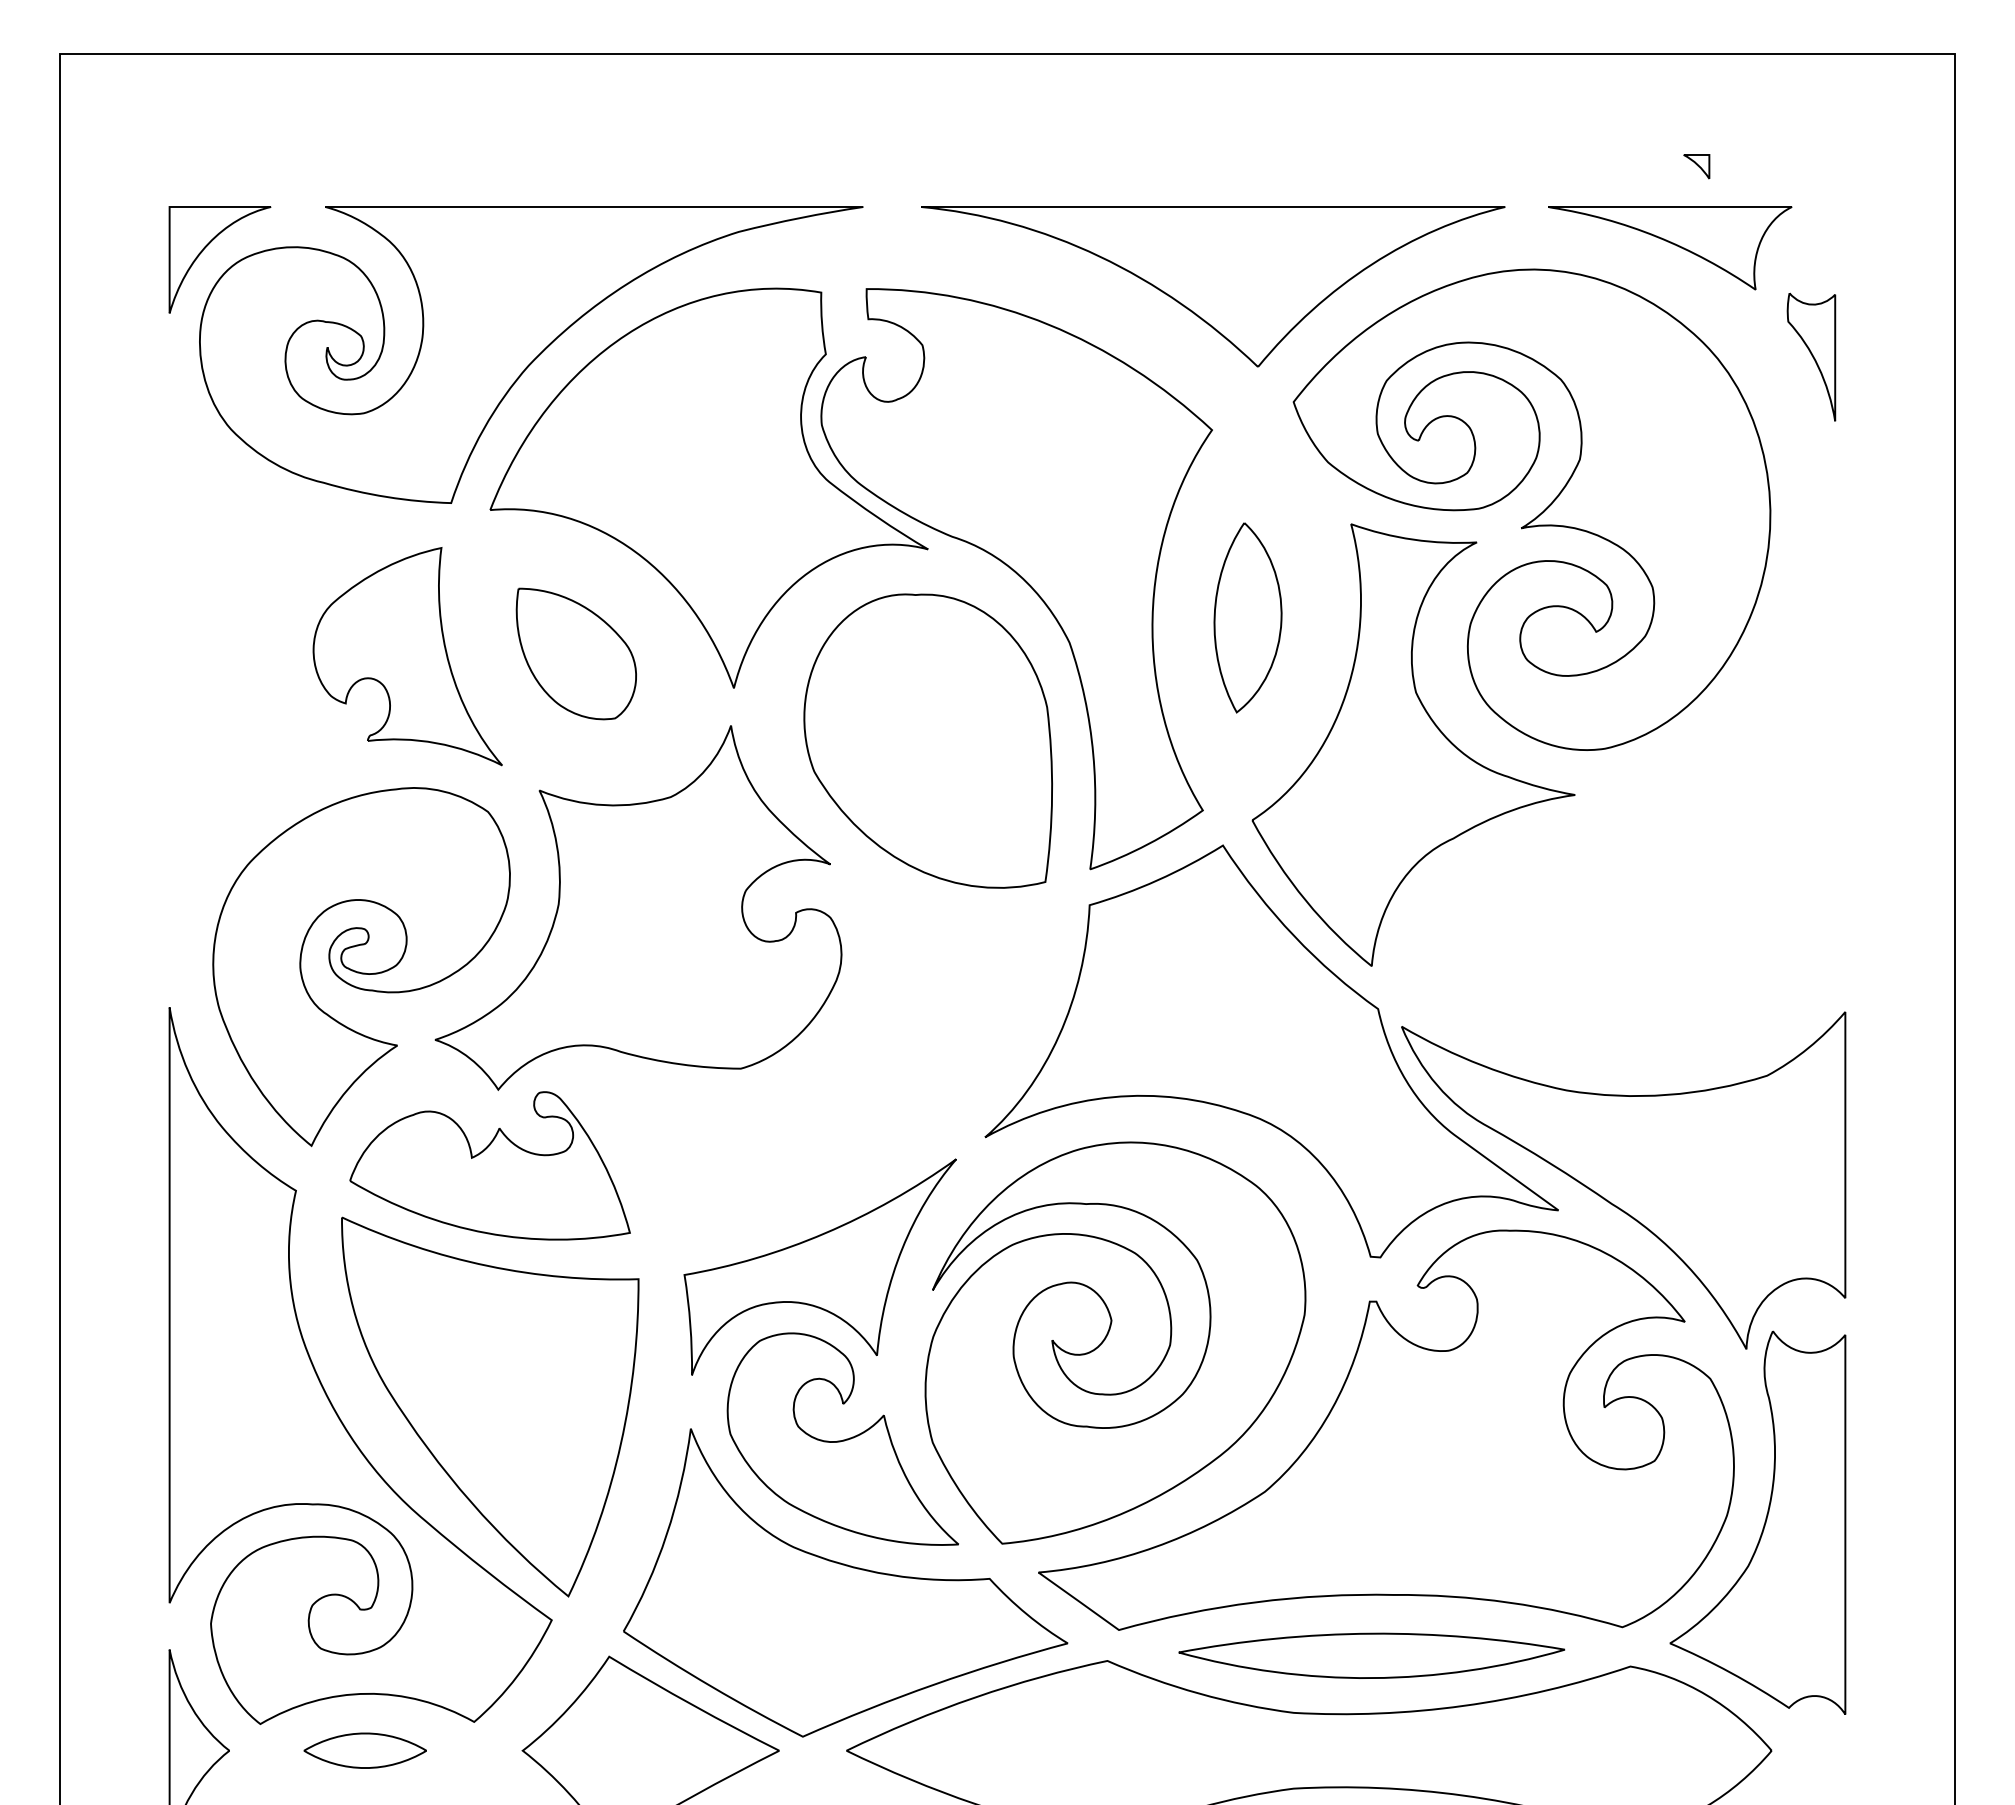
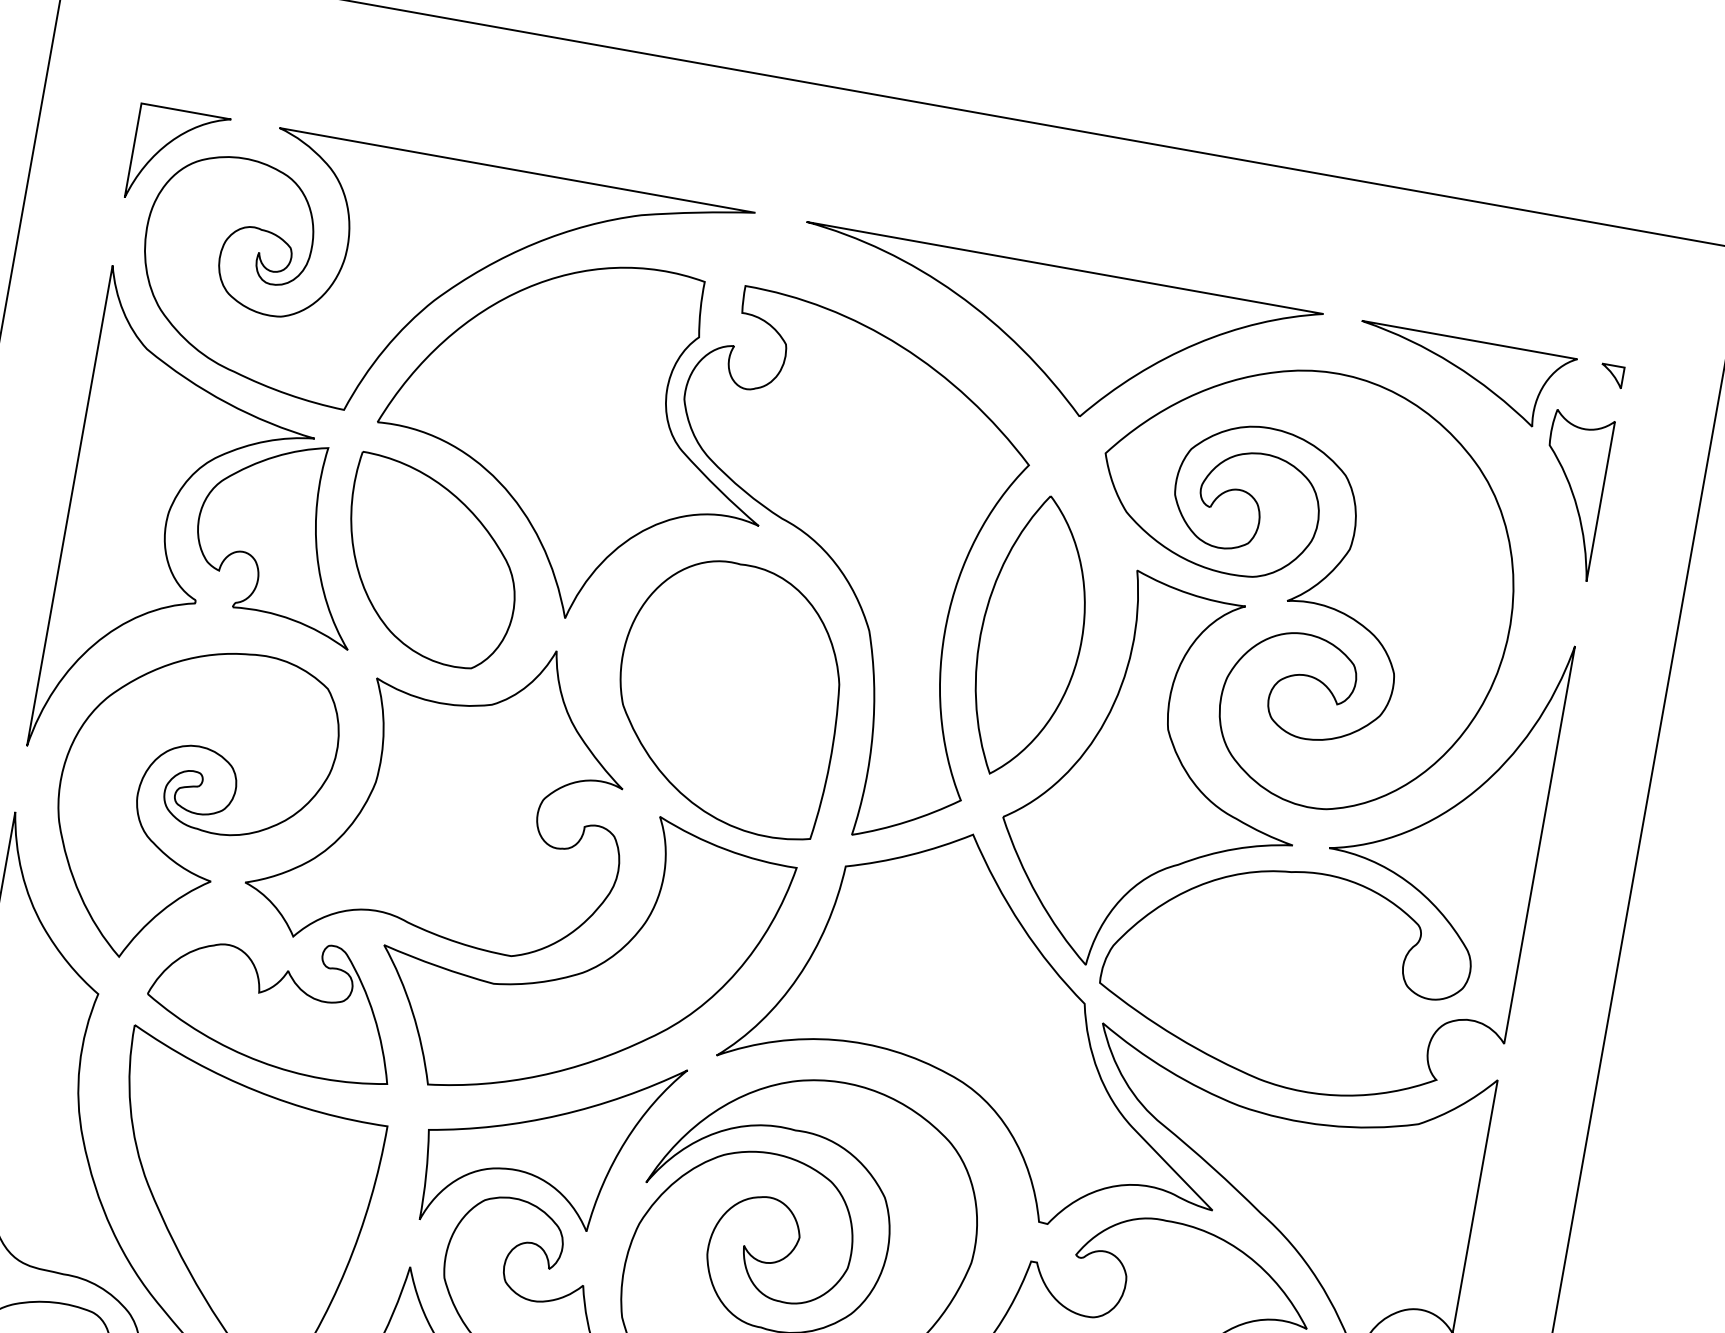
part: (1696, 166) -> (1611, 375), moved
part: (1811, 356) -> (1571, 494), size x1.43
part: (1247, 617) -> (1030, 636), size x1.67
part: (576, 653) -> (431, 562), size x1.67
part: (279, 661) -> (167, 523), added
part: (1617, 792) -> (1330, 849), added
part: (825, 1069) -> (586, 970), added

